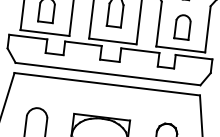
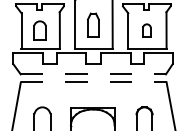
part: (182, 26) -> (146, 30), size x0.7
line: (108, 74) -> (93, 74), solid -> dashed
line: (106, 84) -> (93, 82), solid -> dashed

